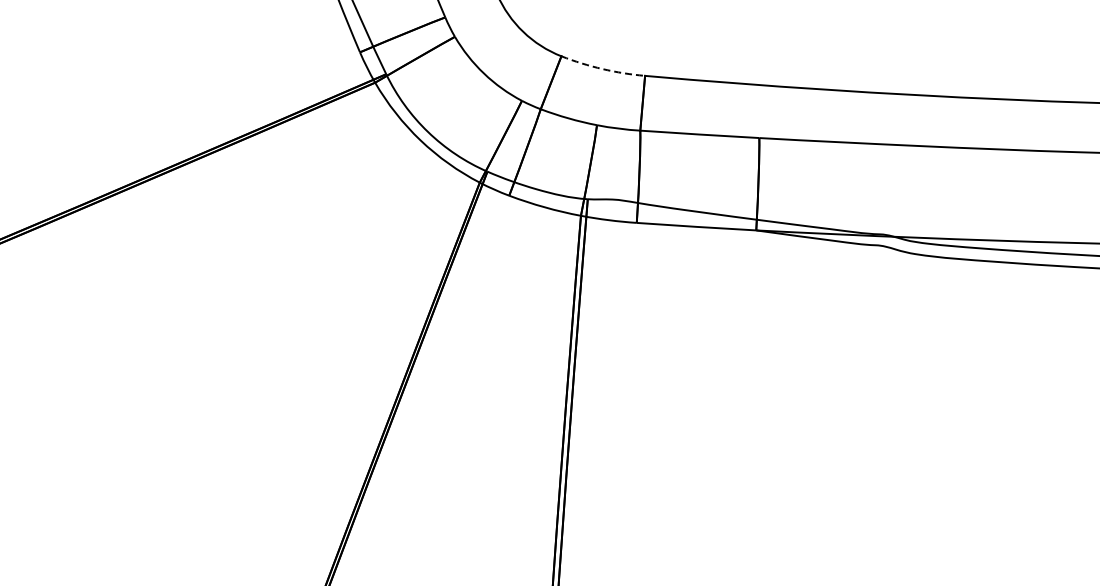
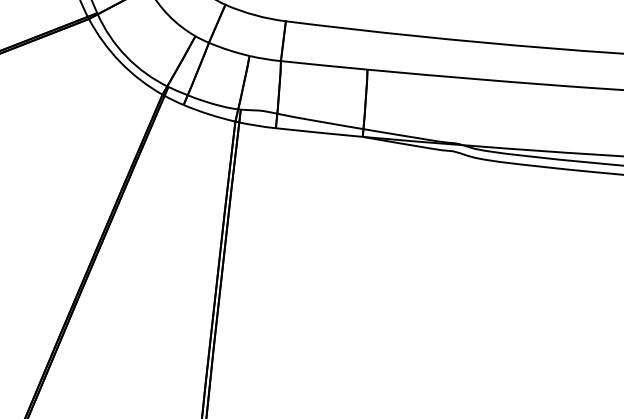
arc: (602, 69) -> (255, 15), dashed -> solid

